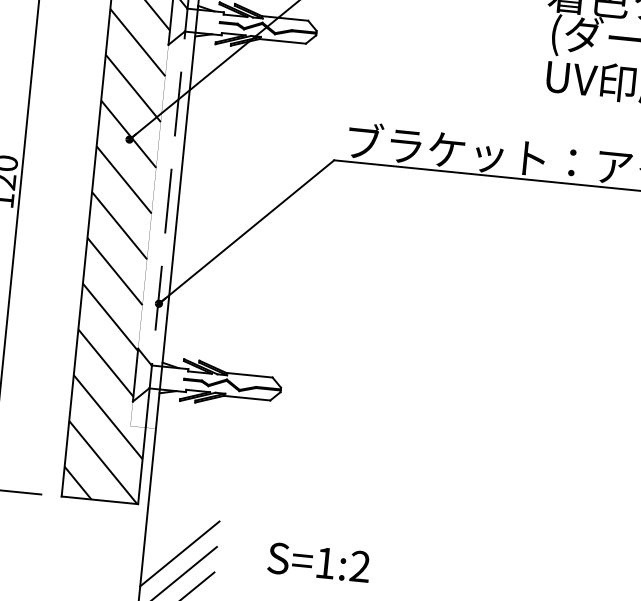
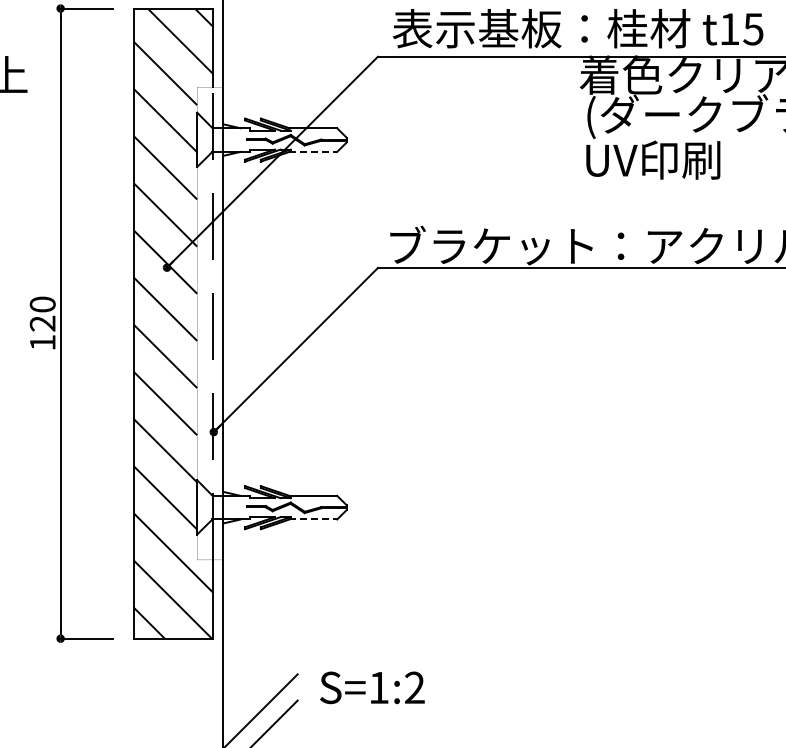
line: (282, 41) -> (313, 151), solid -> dashed
line: (247, 398) -> (313, 519), solid -> dashed
line: (179, 554) -> (260, 685), removed
text: (319, 562) -> (372, 687), moved

